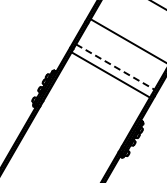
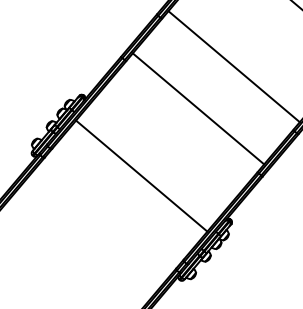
line: (115, 67) -> (198, 109), dashed -> solid
line: (110, 74) -> (140, 174), moved

